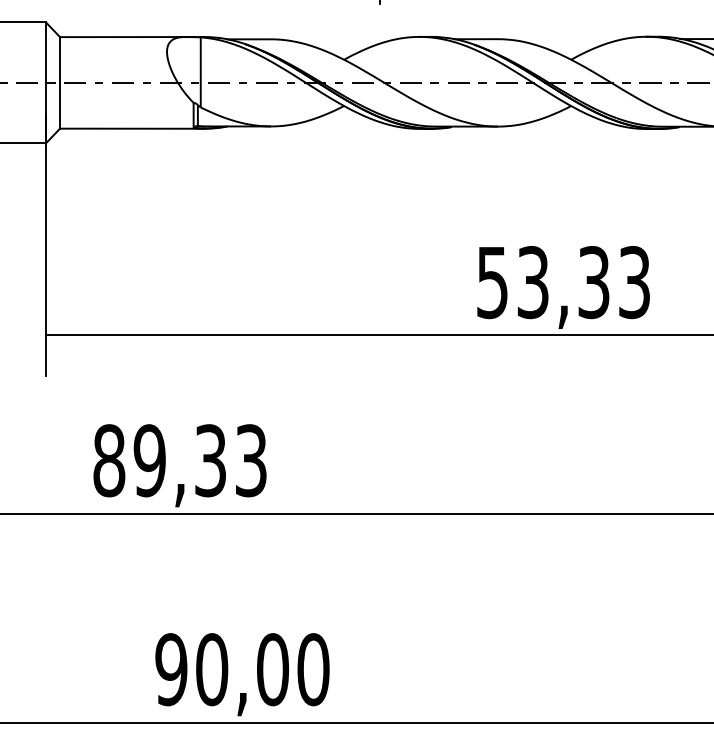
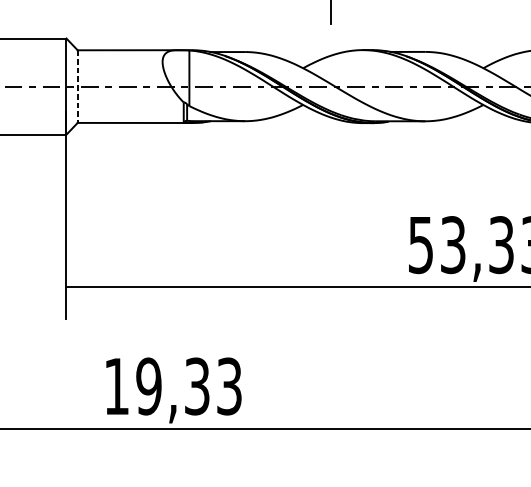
line: (60, 82) -> (78, 86), solid -> dashed
text: (109, 460) -> (116, 386), 89,33 -> 19,33

